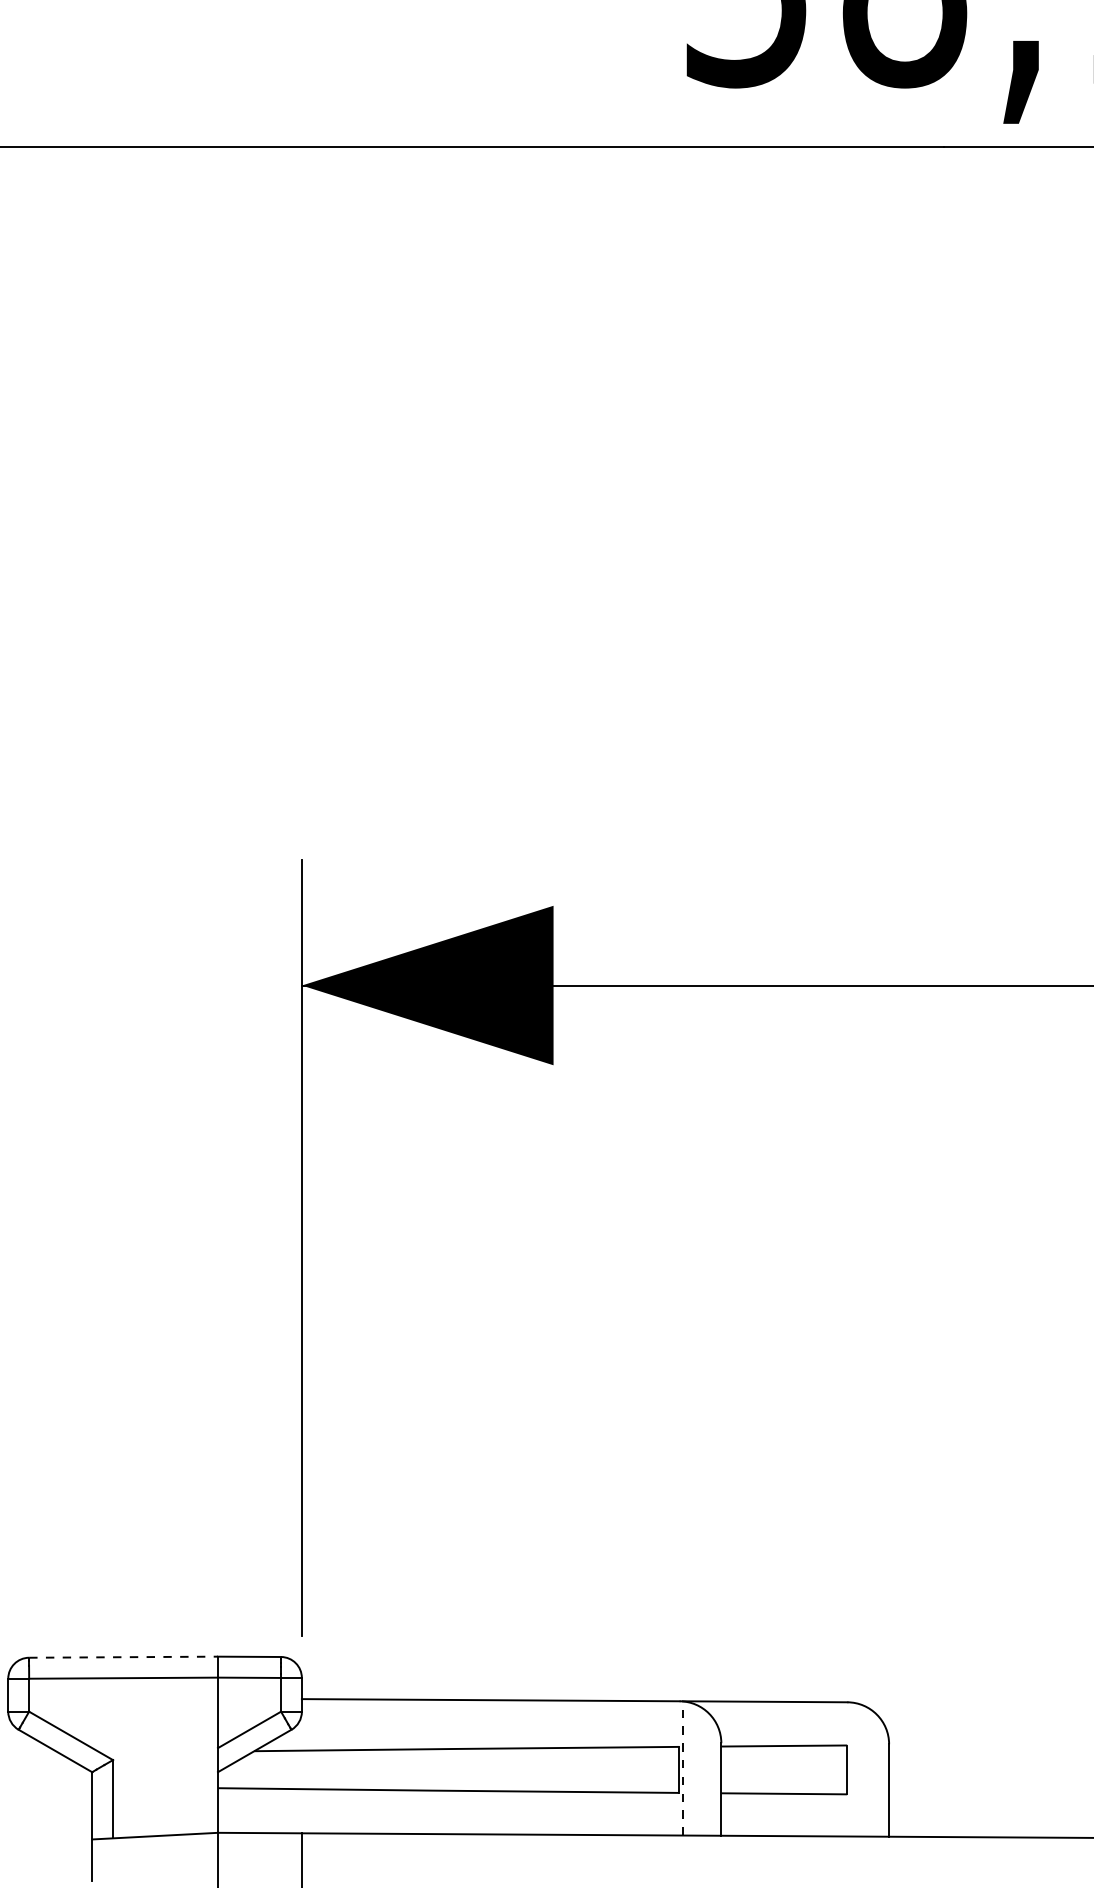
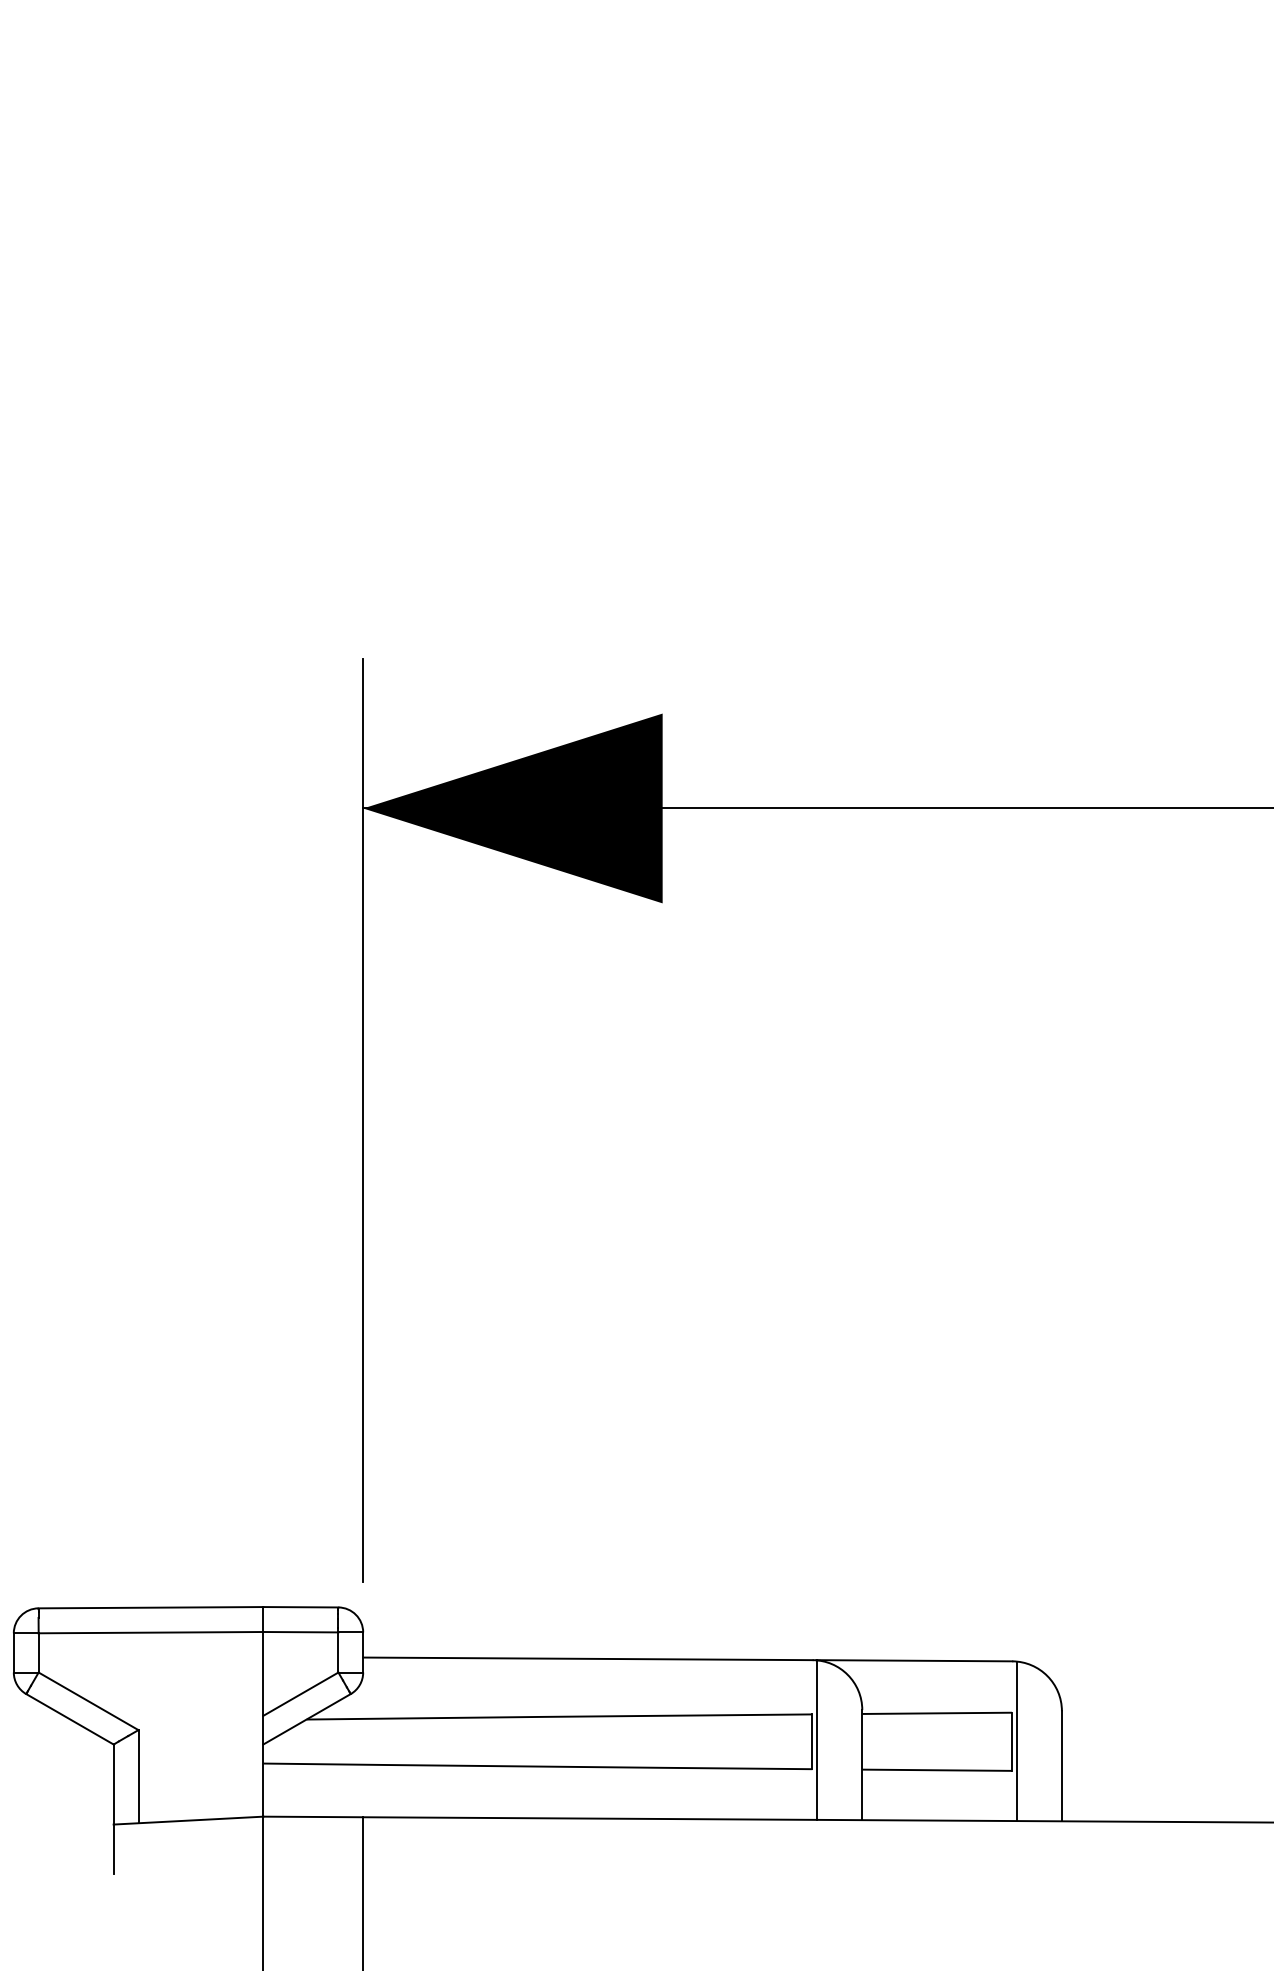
line: (124, 1657) -> (152, 1608), dashed -> solid
line: (683, 1767) -> (817, 1738), dashed -> solid
line: (851, 1769) -> (1017, 1741), added

